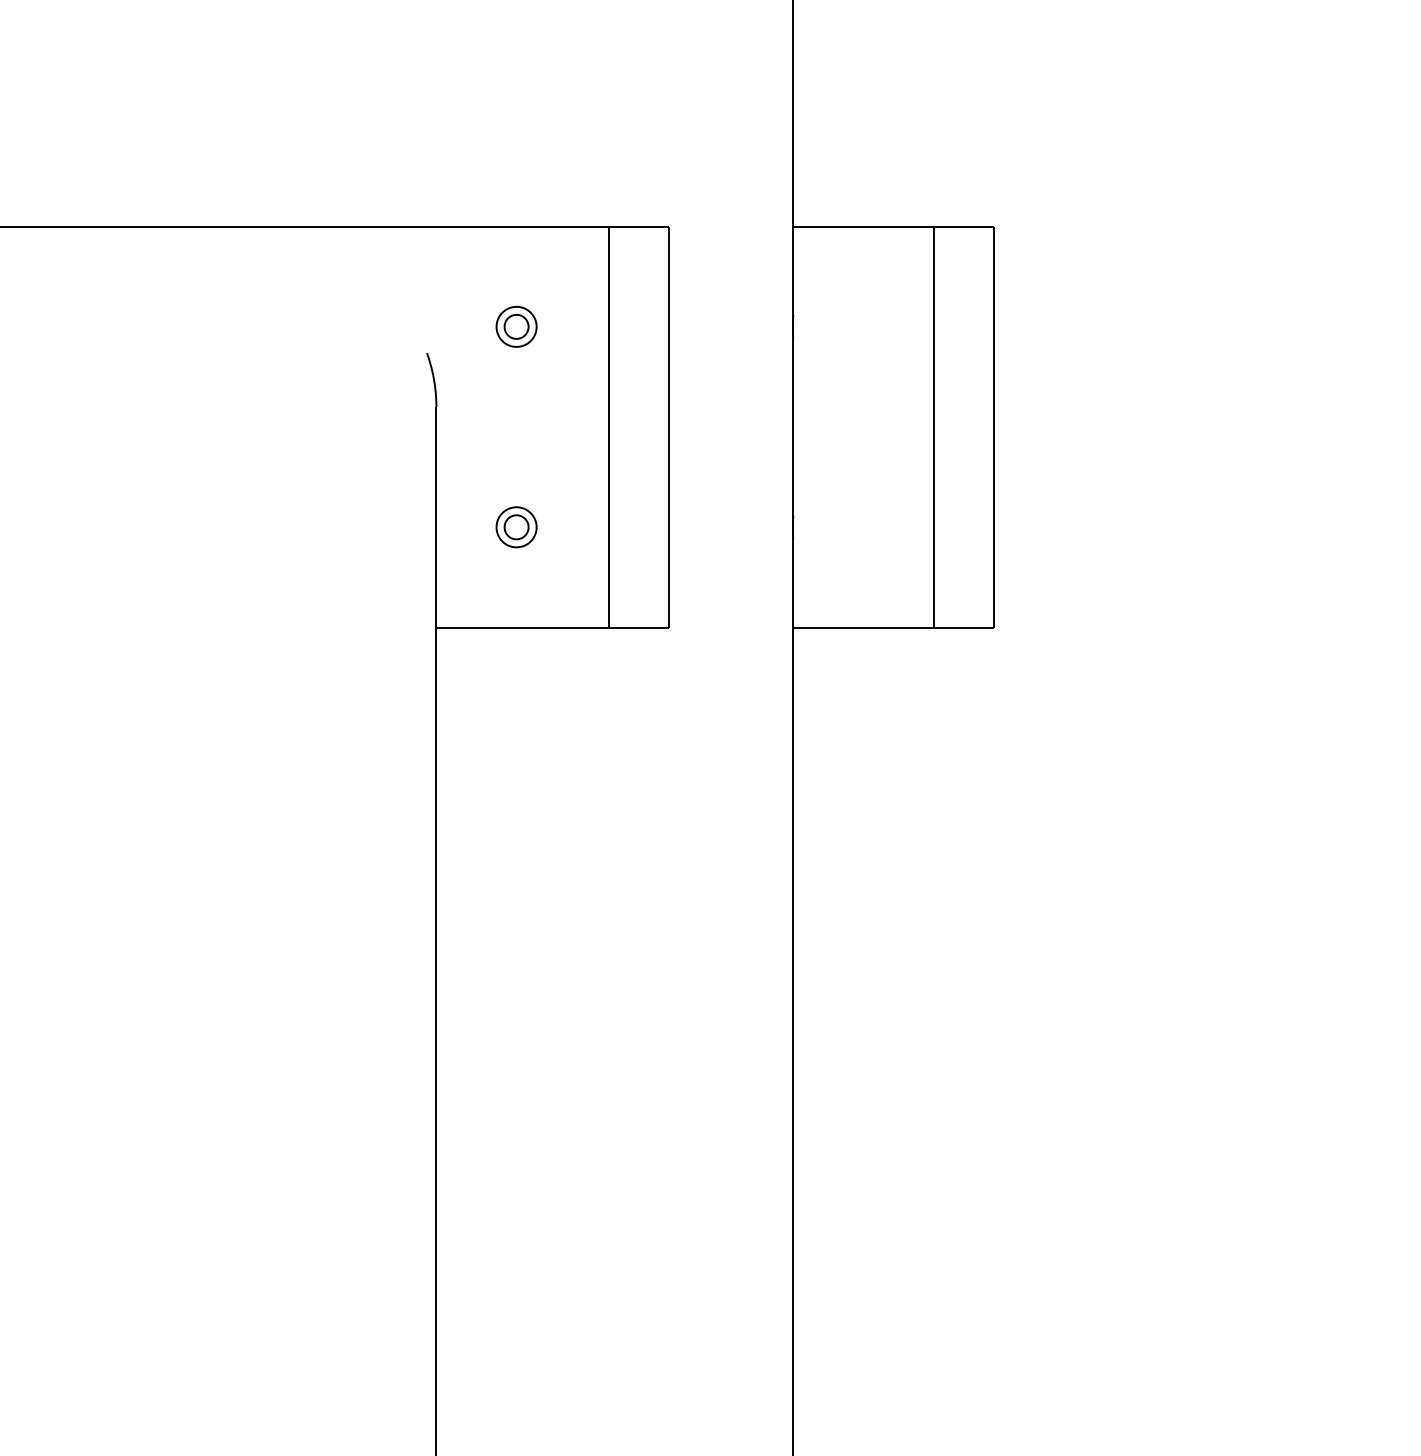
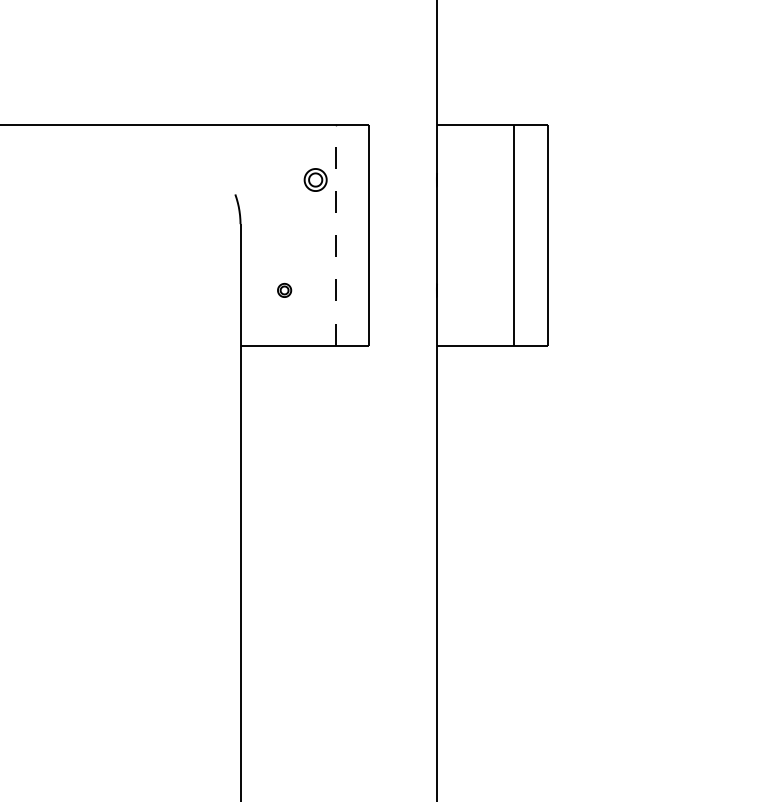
part: (516, 325) -> (315, 179), moved
line: (608, 425) -> (335, 234), solid -> dashed
part: (516, 527) -> (284, 290), size x0.6

